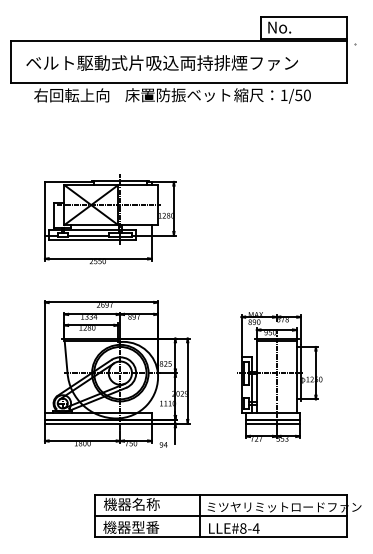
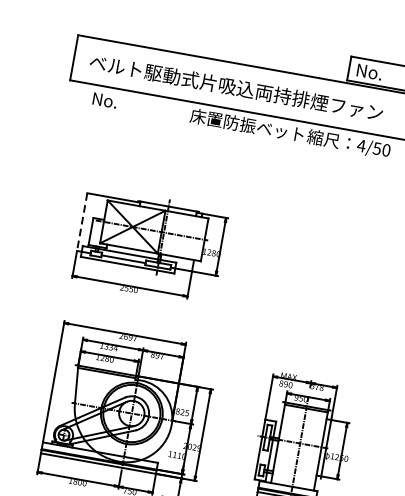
text: (283, 94) -> (360, 144), 1/50 -> 4/50
text: (71, 95) -> (132, 105), 右回転上向 -> No.
line: (44, 208) -> (81, 221), solid -> dashed

